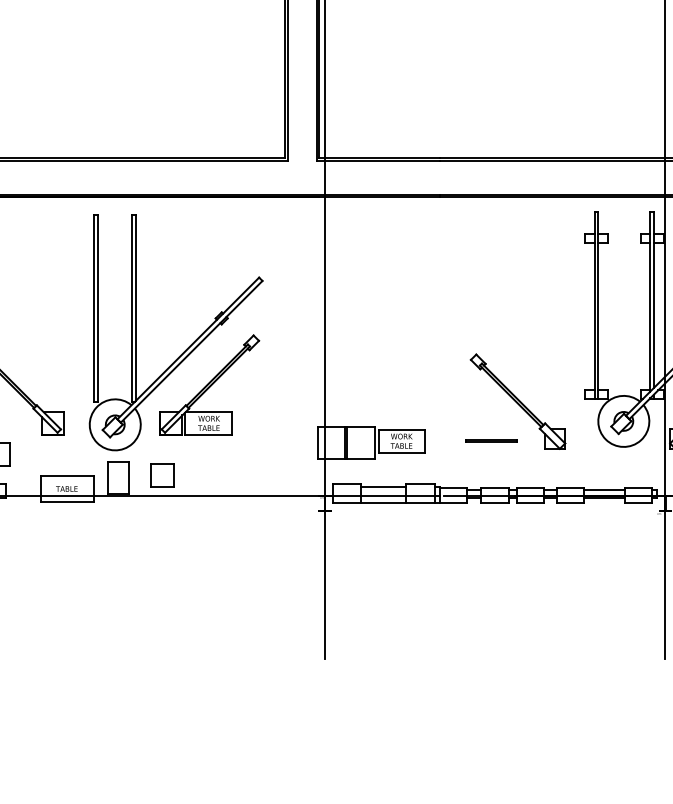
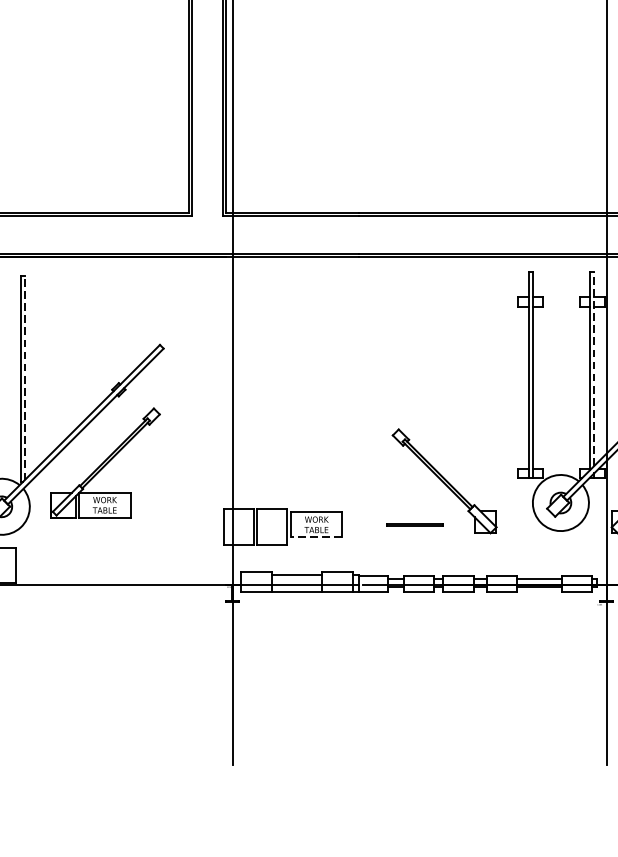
line: (654, 299) -> (594, 368), solid -> dashed
line: (136, 307) -> (25, 377), solid -> dashed
line: (401, 452) -> (316, 537), solid -> dashed
part: (162, 475) -> (53, 562), removed

